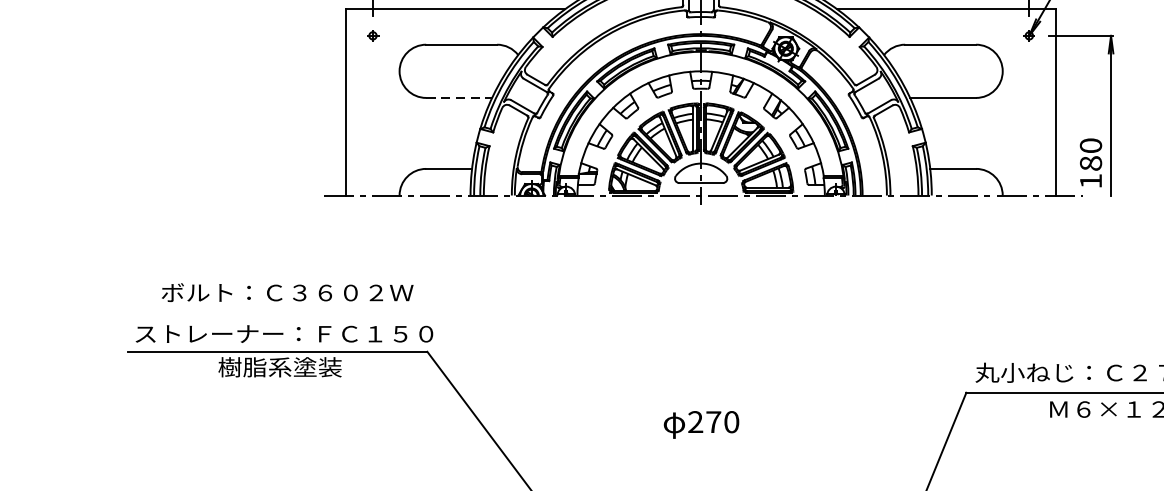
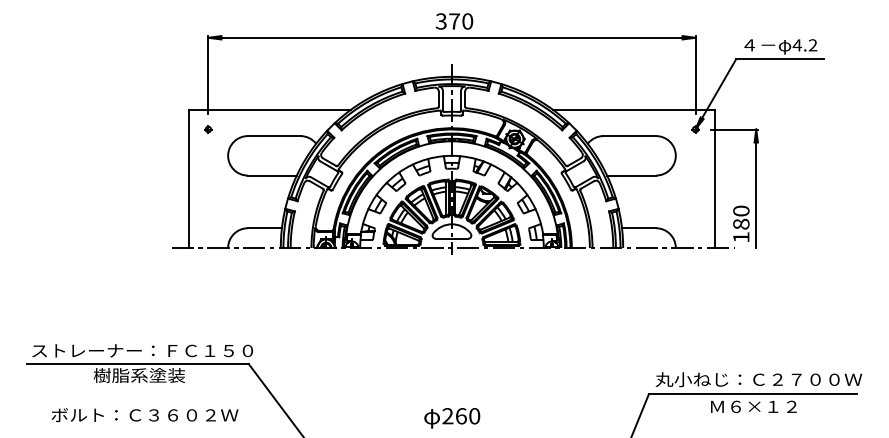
line: (459, 97) -> (272, 175), dashed -> solid
text: (286, 293) -> (144, 415), moved
text: (712, 422) -> (460, 416), 270 -> 260

